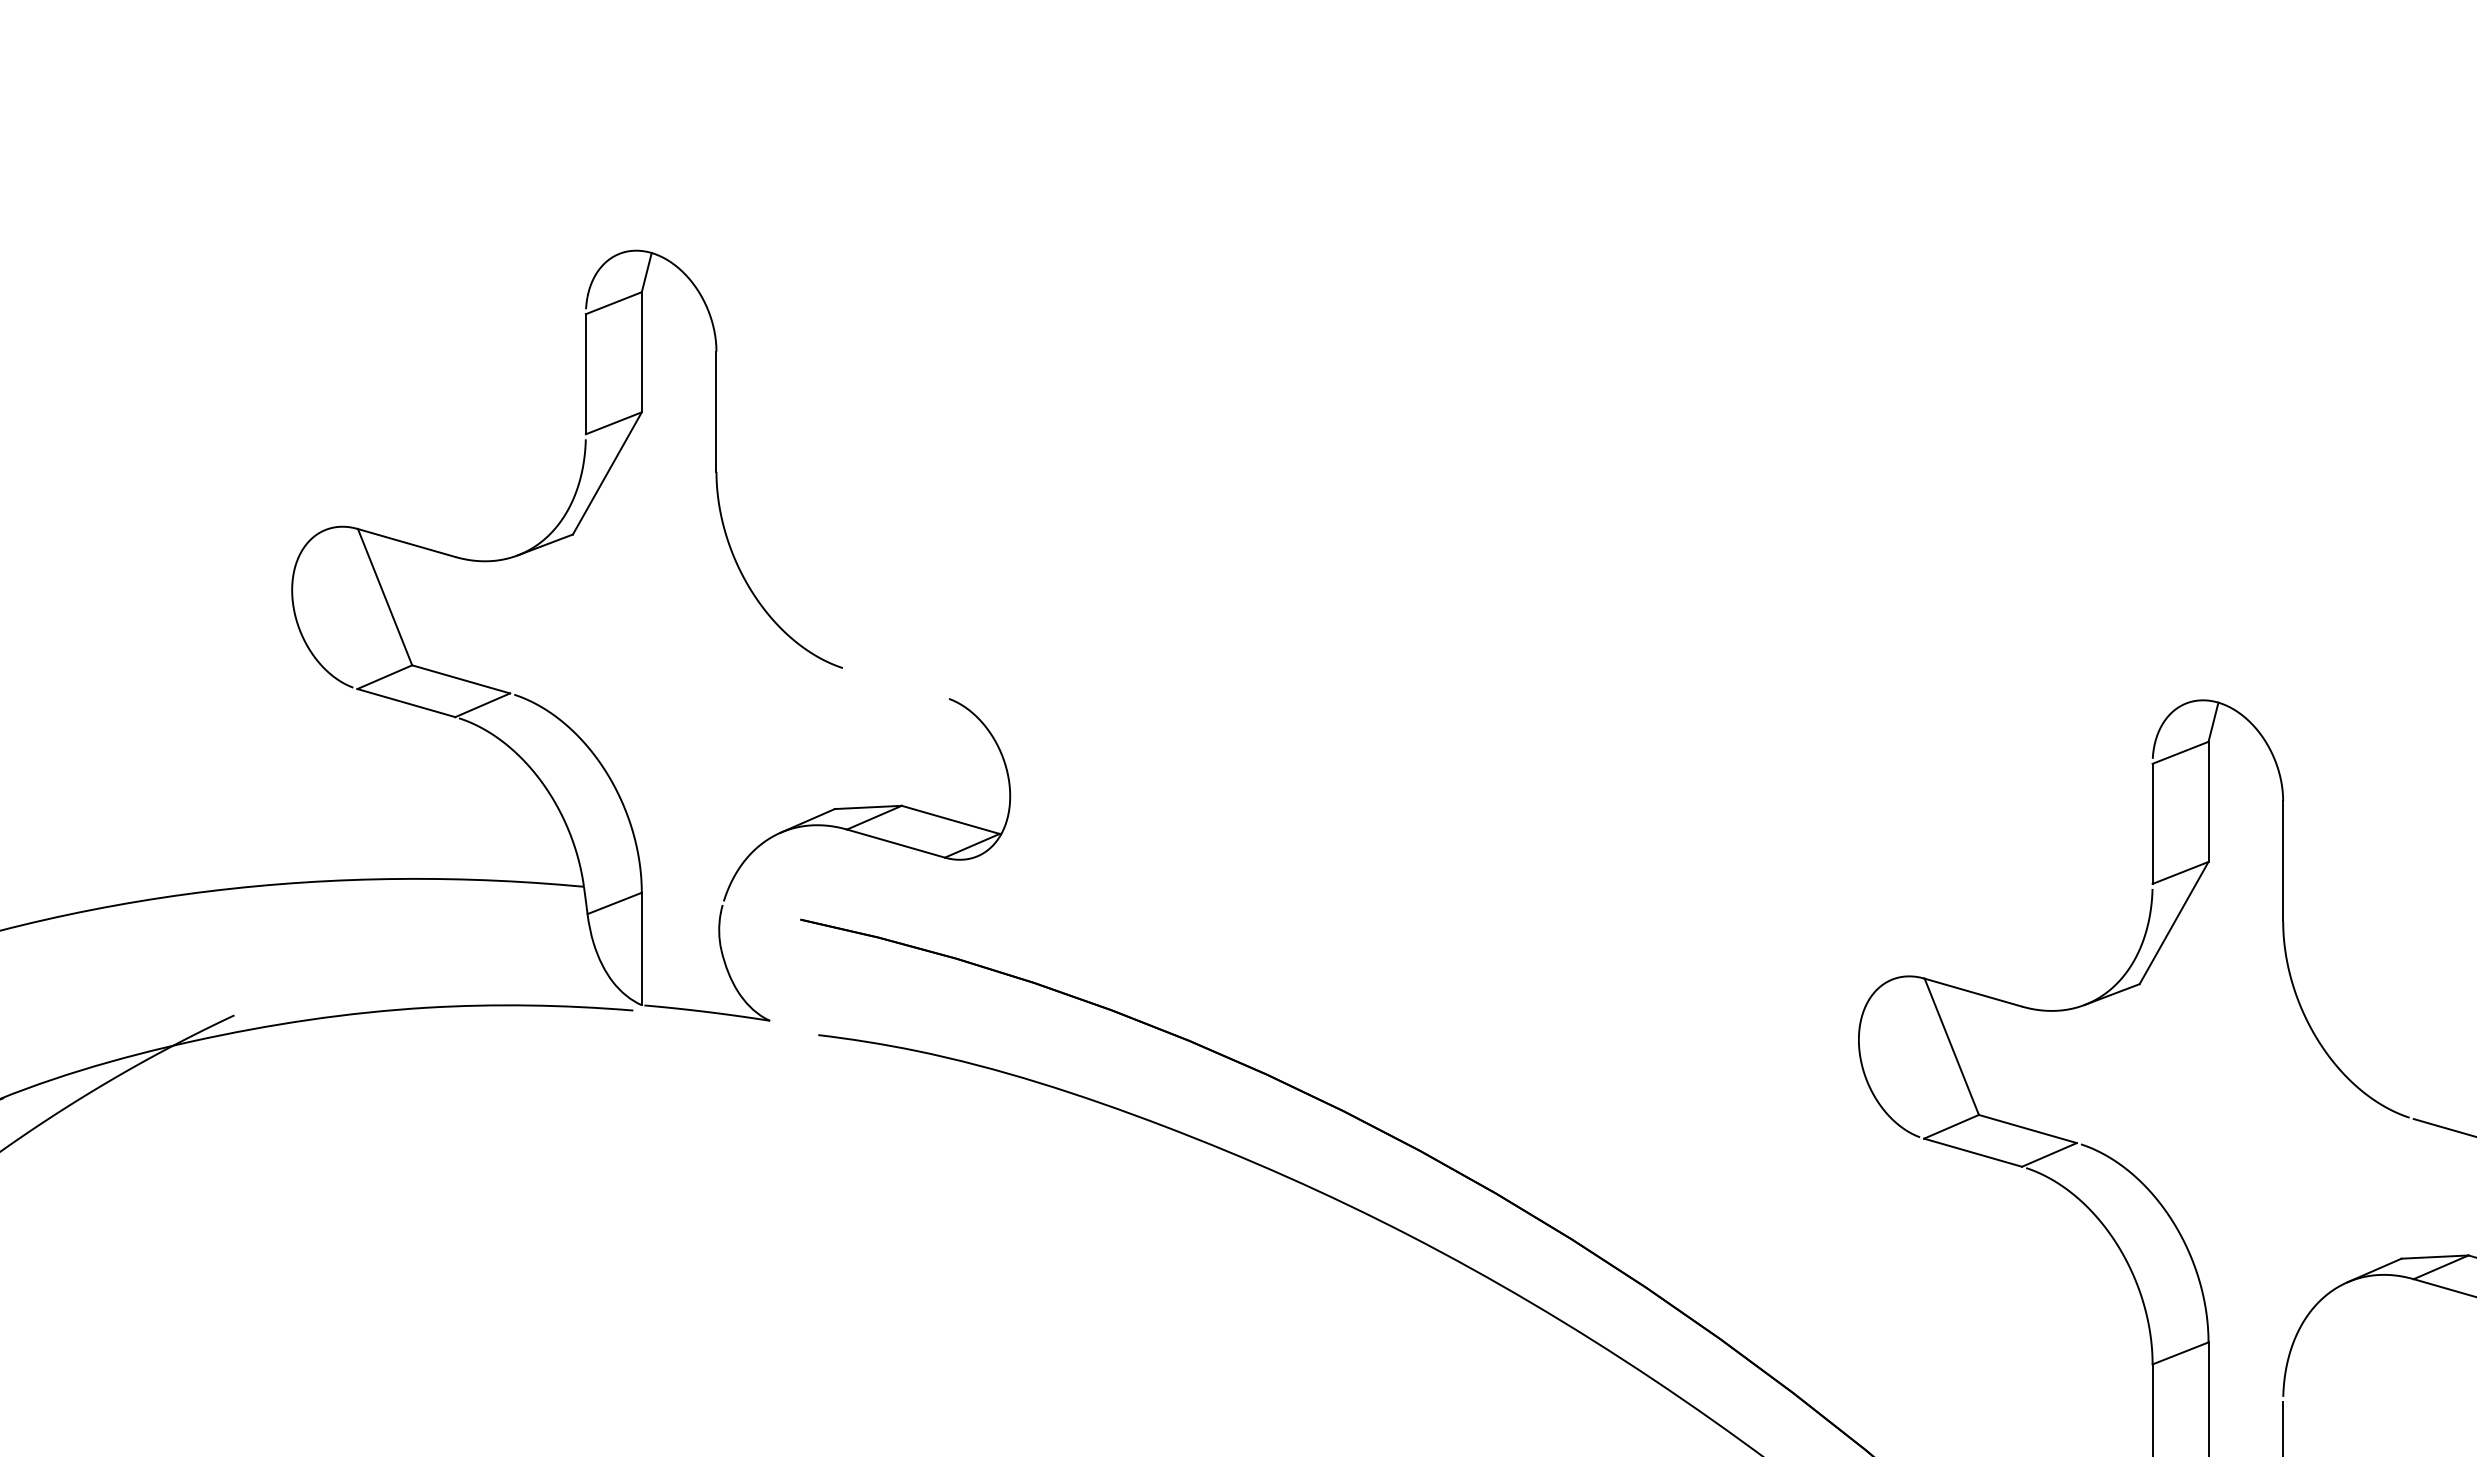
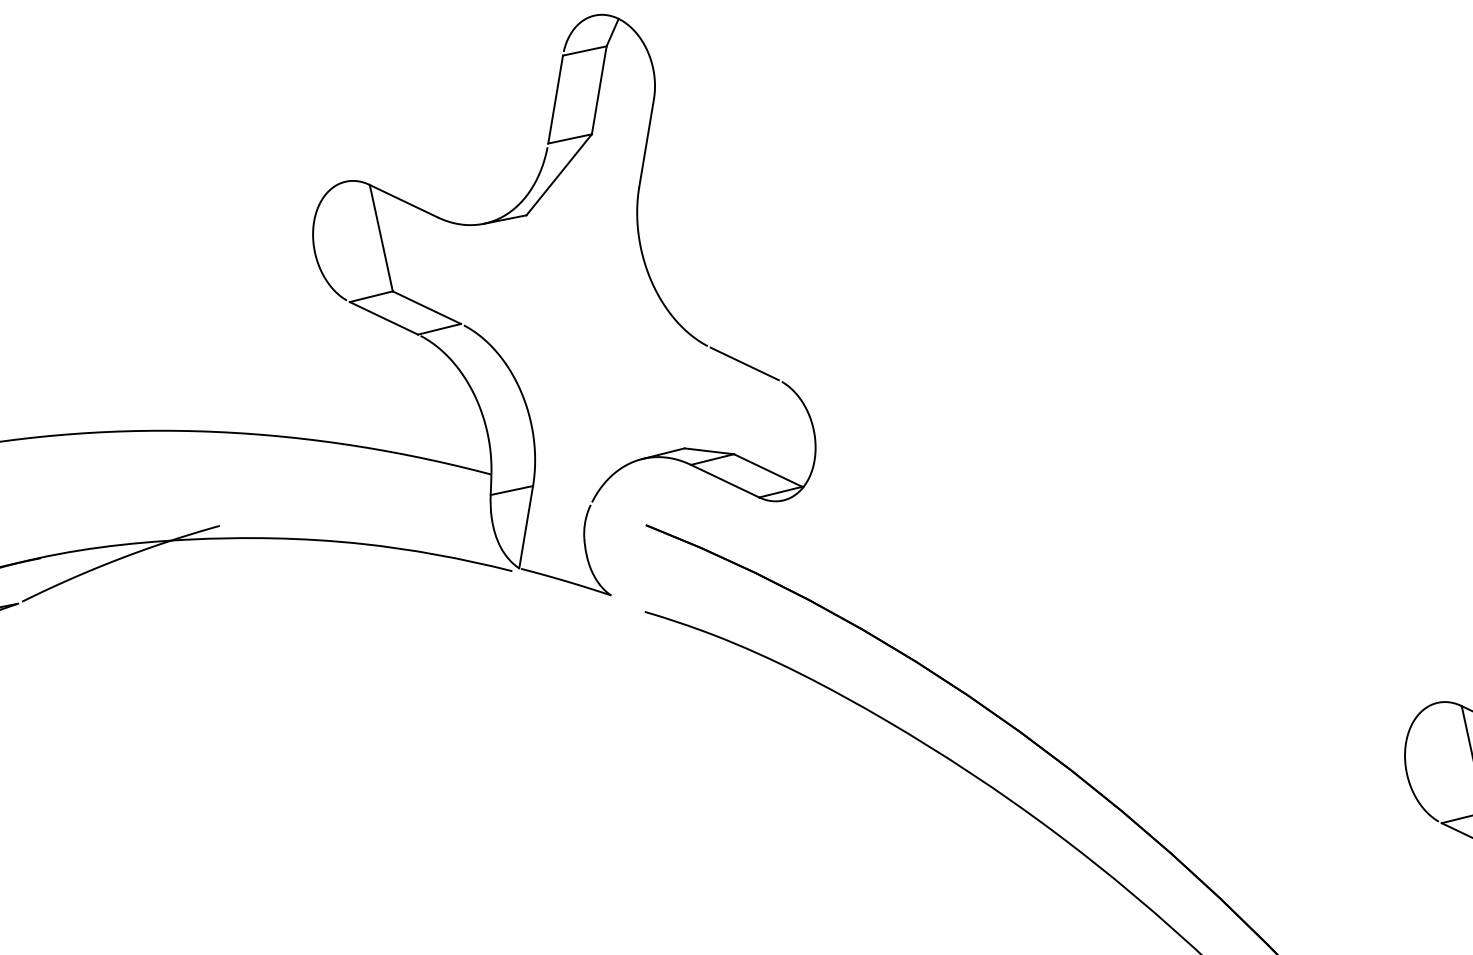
line: (895, 683) -> (744, 363), added

